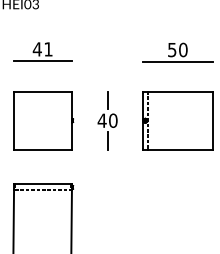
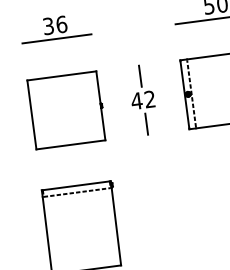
text: (42, 49) -> (54, 25), 41 -> 36
text: (113, 120) -> (150, 99), 40 -> 42

